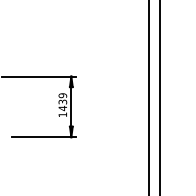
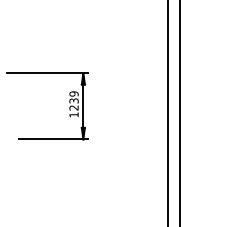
text: (62, 108) -> (73, 107), 1439 -> 1239

